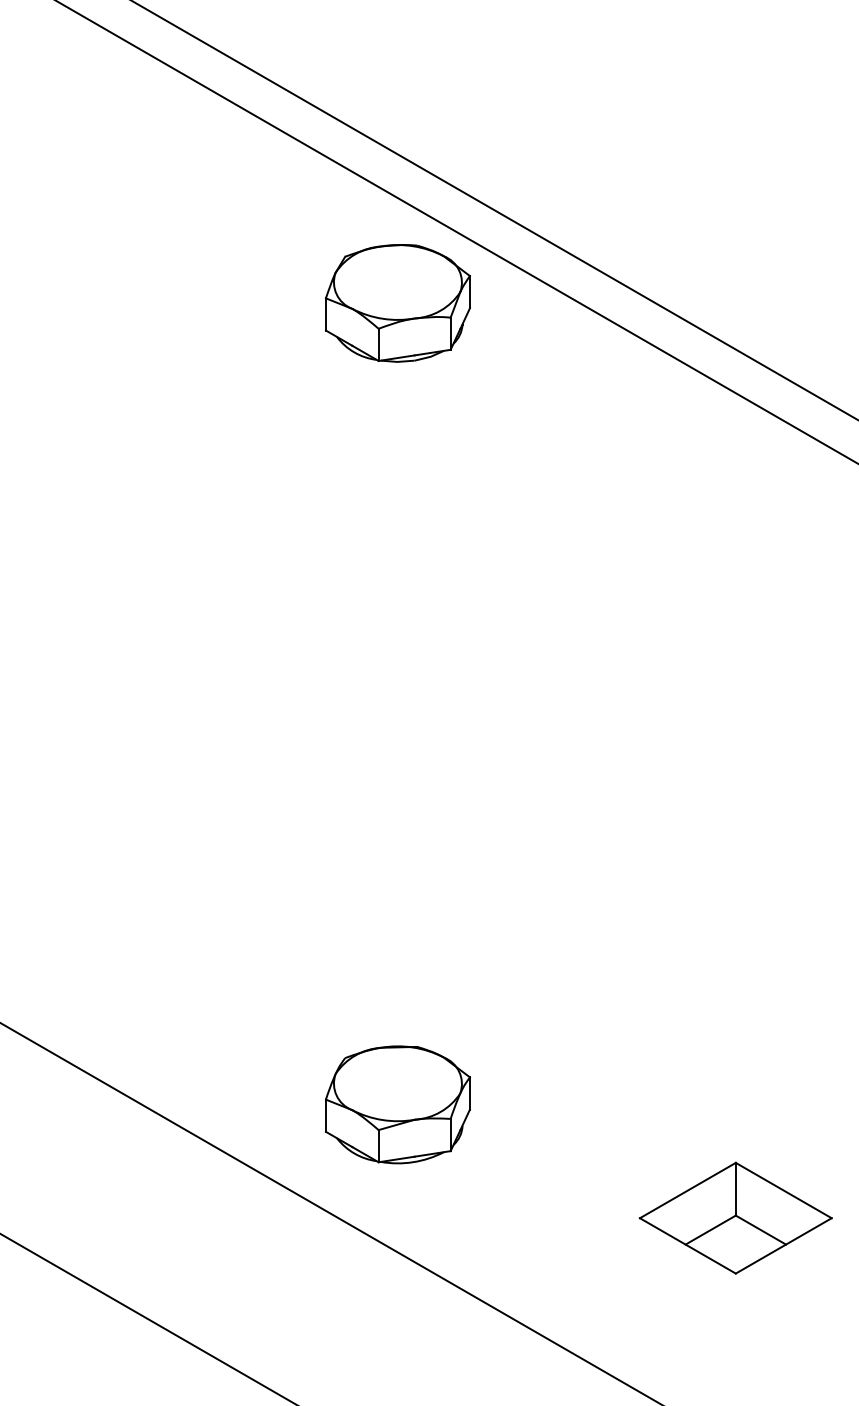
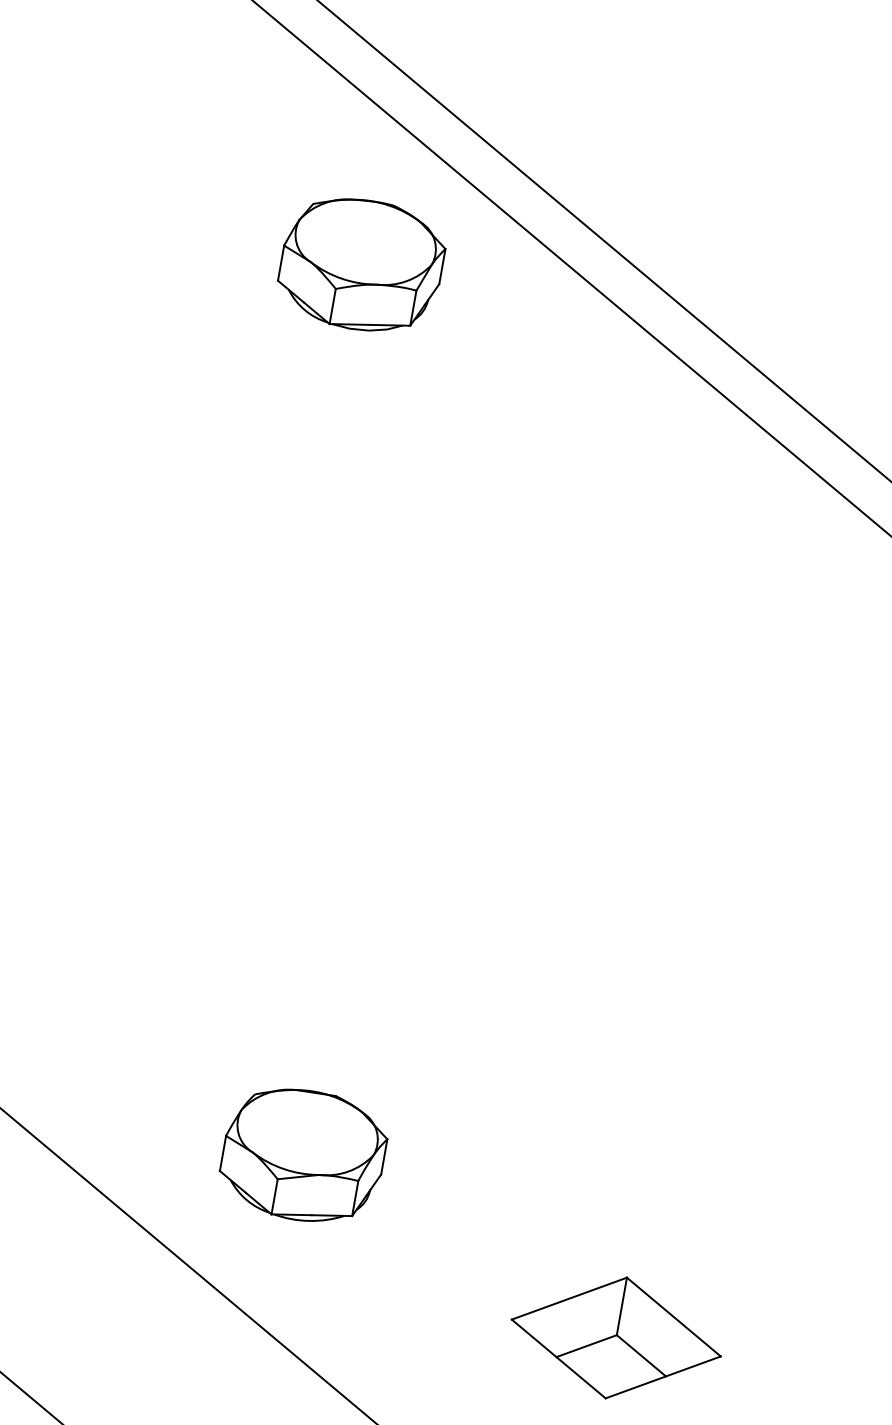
part: (397, 303) -> (361, 265), moved
part: (397, 1104) -> (303, 1155), moved

